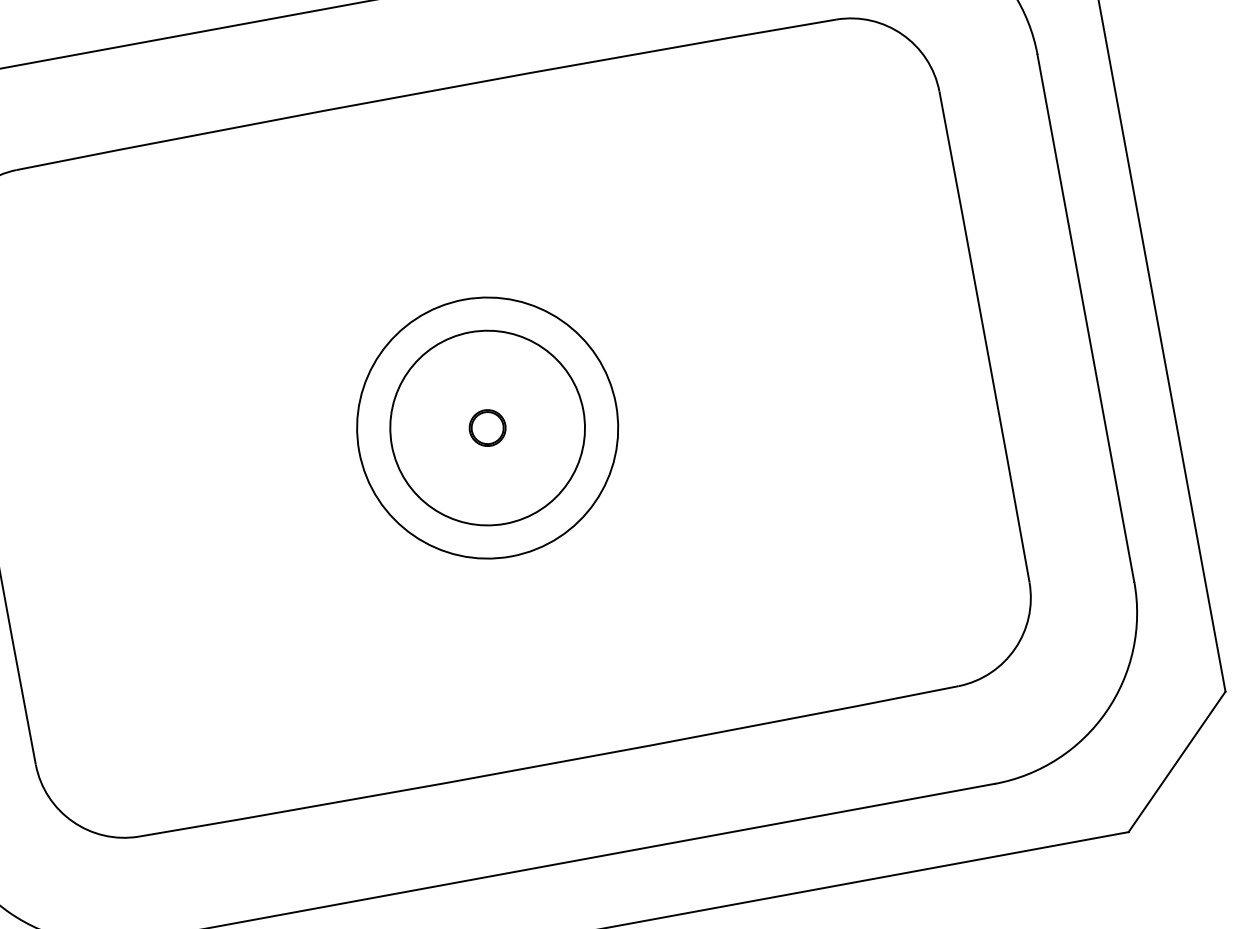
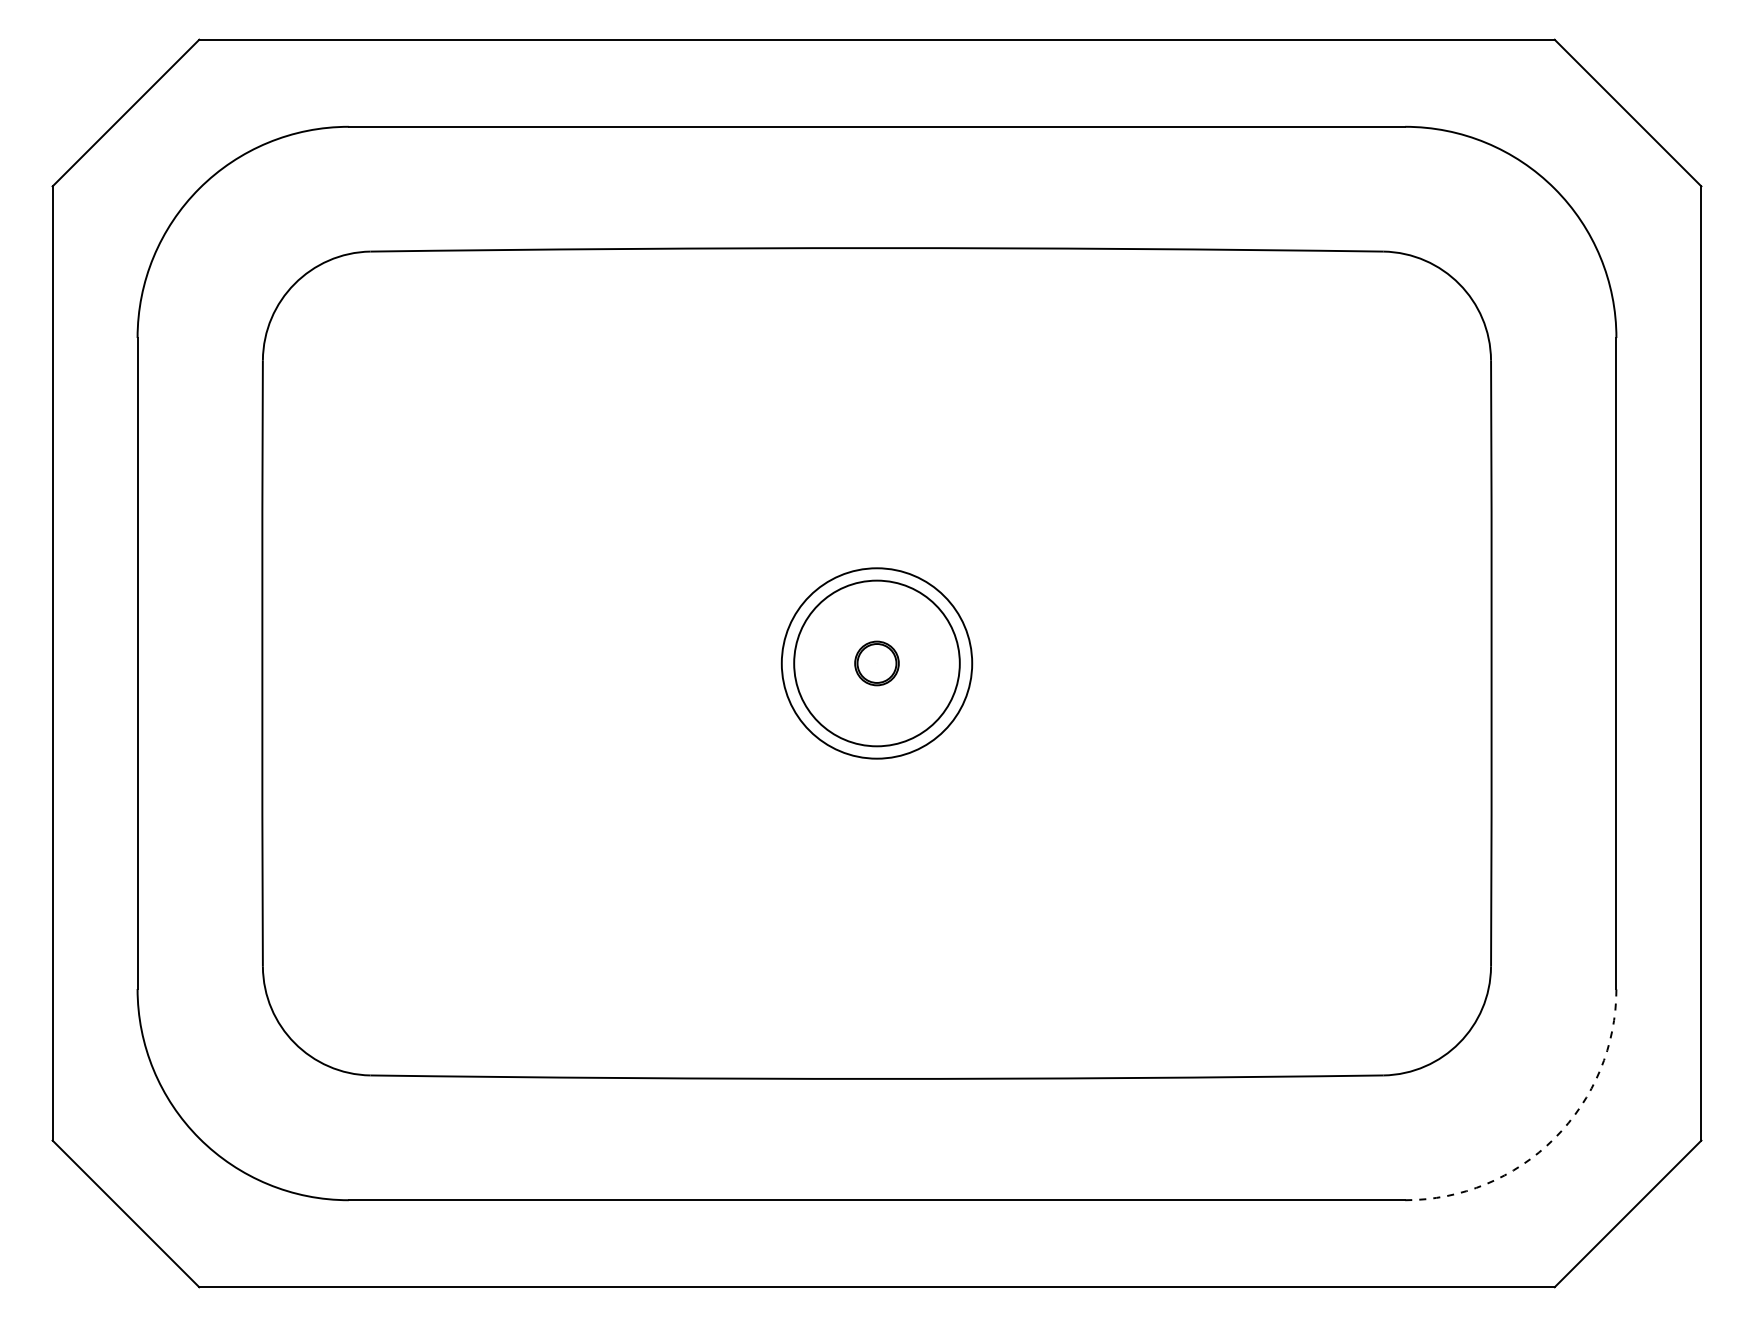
circle: (487, 428) -> (876, 663), size x0.6
circle: (487, 428) -> (876, 663), size x0.7
arc: (1106, 711) -> (1554, 1138), solid -> dashed

